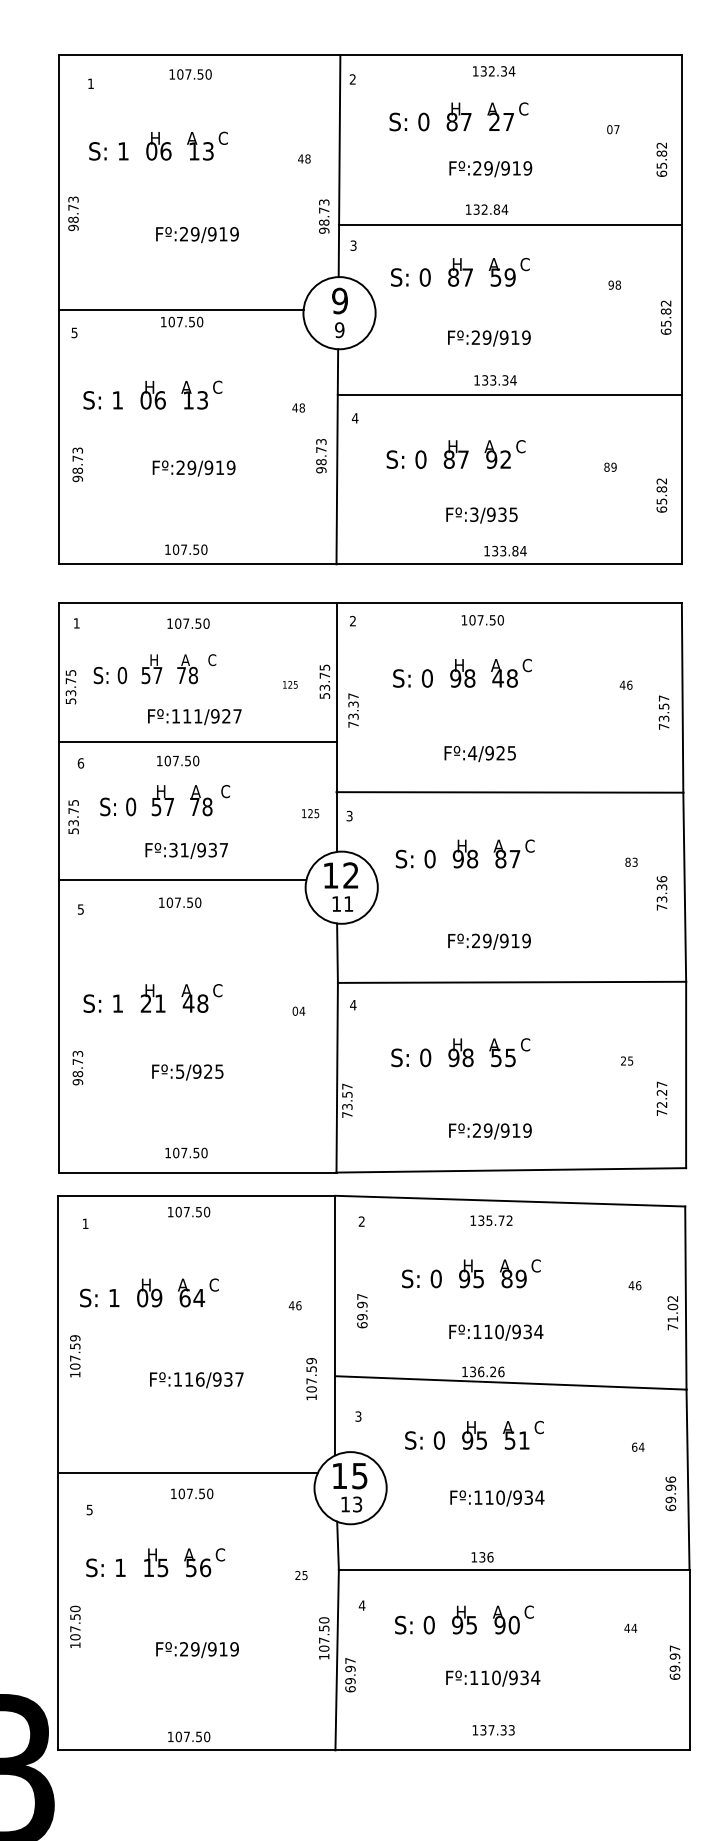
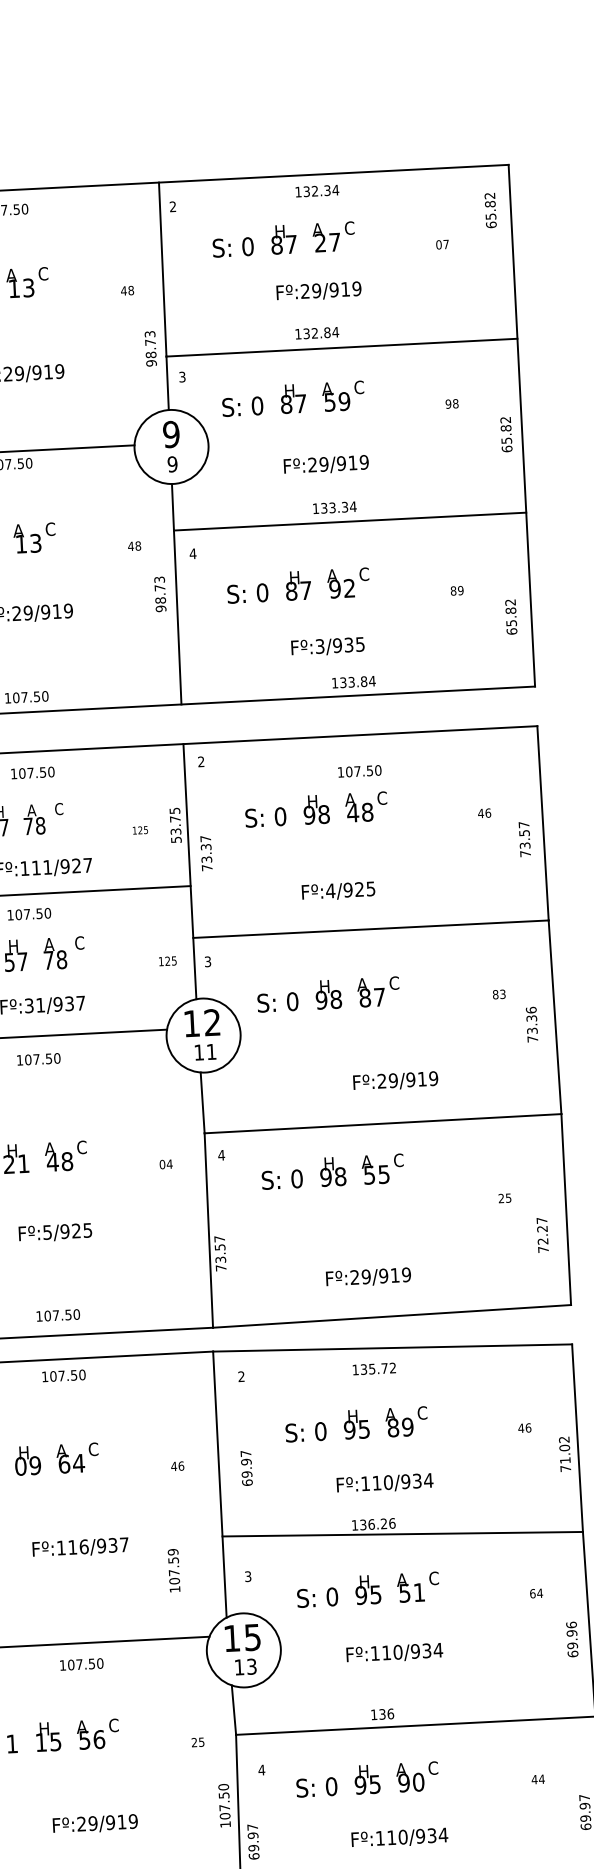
text: (661, 159) -> (490, 210), moved
text: (482, 620) -> (359, 771), moved
text: (489, 941) -> (395, 1081), moved
text: (460, 1052) -> (332, 1171), moved
text: (311, 1379) -> (173, 1571), moved

